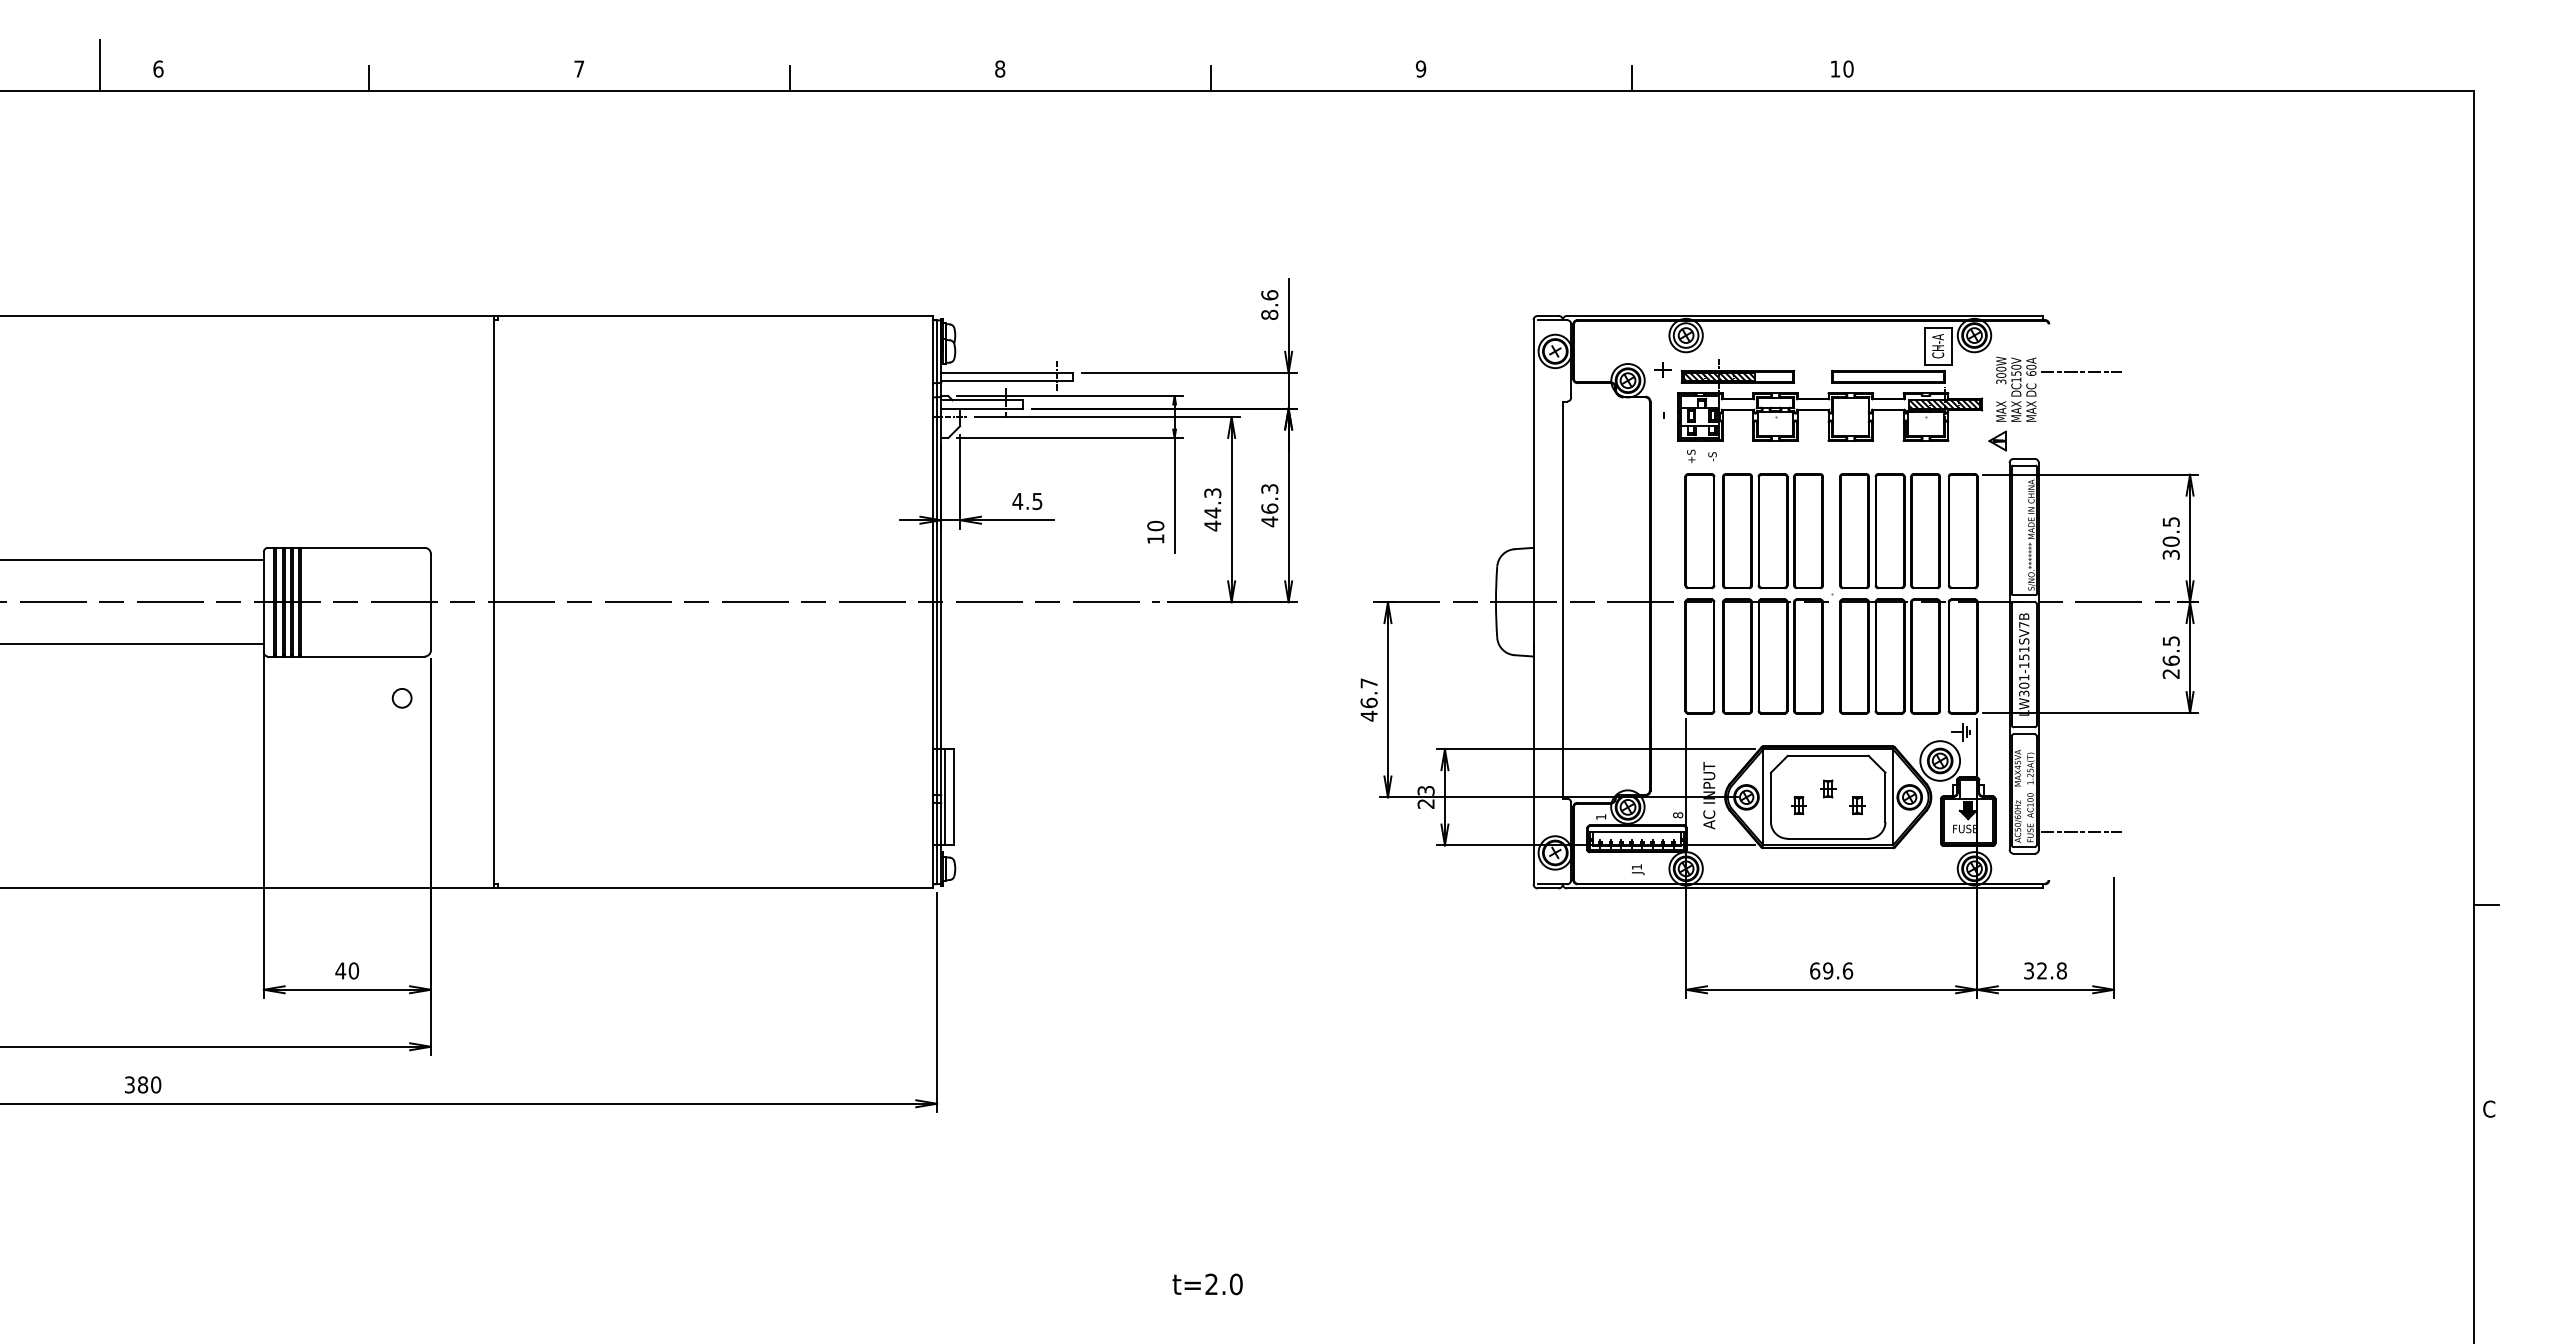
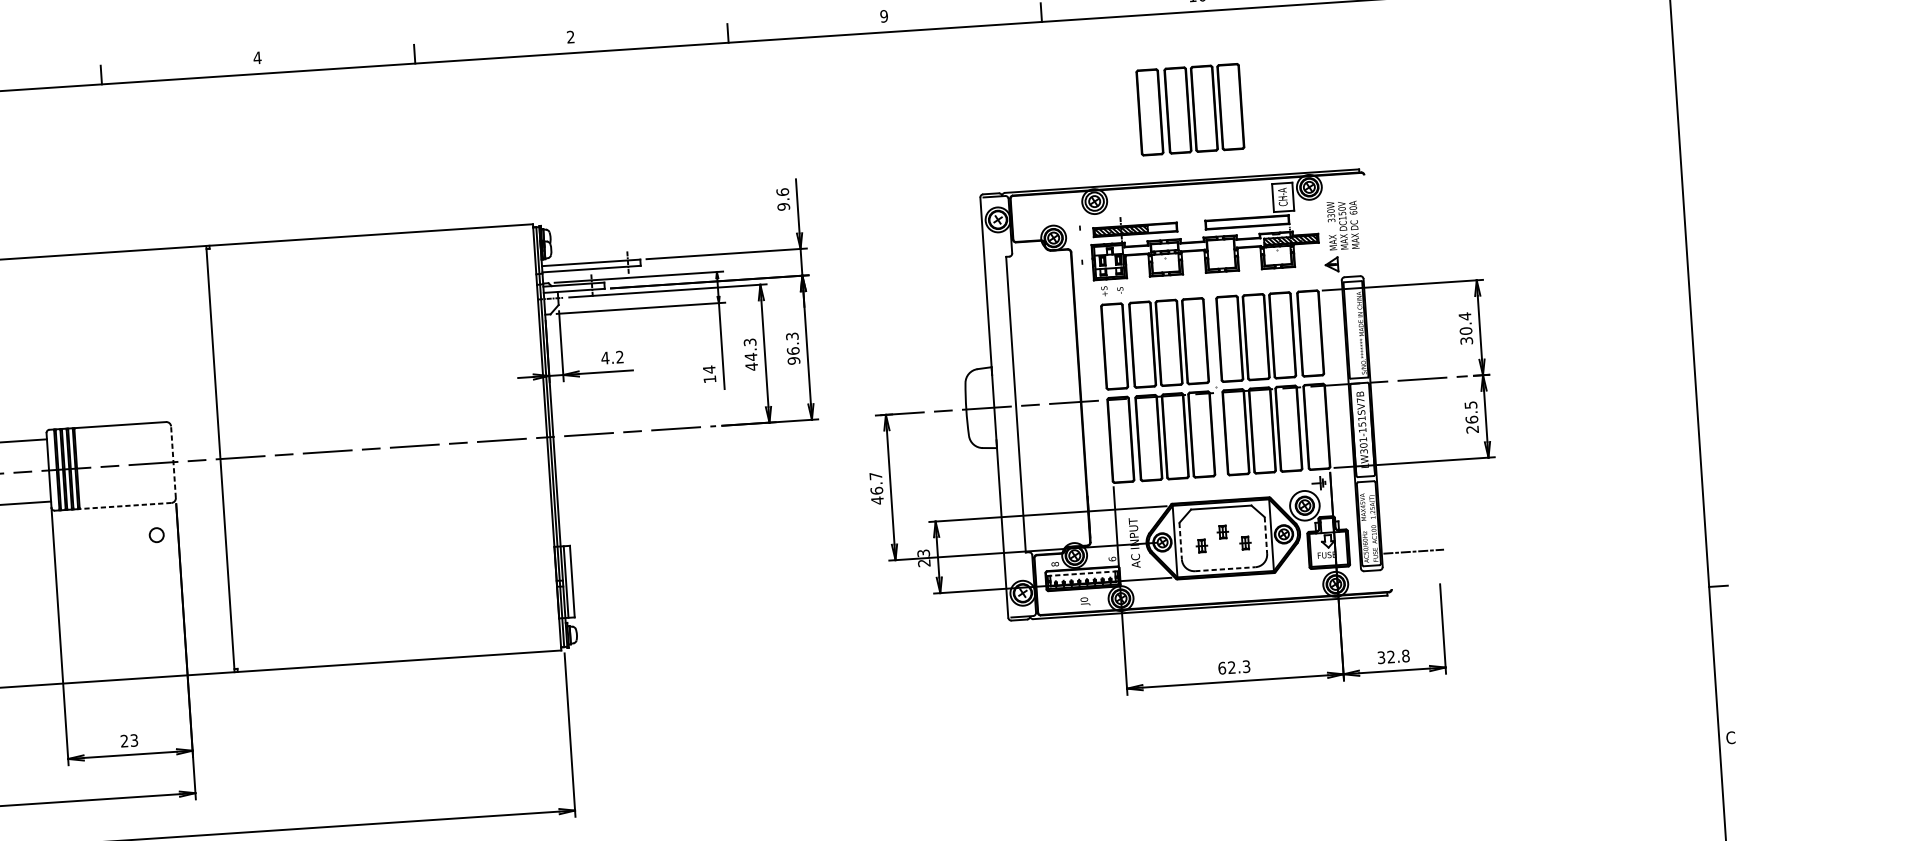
text: (578, 68) -> (256, 57), 7 -> 4
text: (1000, 68) -> (571, 36), 8 -> 2
part: (1821, 221) -> (1189, 110), added
text: (1269, 314) -> (783, 206), 8.6 -> 9.6
text: (1662, 369) -> (1078, 228), + -> -
line: (2081, 372) -> (1390, 209), removed
text: (2001, 375) -> (1331, 215), 300W -> 330W
text: (1037, 501) -> (620, 357), 4.5 -> 4.2
text: (1269, 521) -> (793, 360), 46.3 -> 96.3
text: (2171, 521) -> (1465, 316), 30.5 -> 30.4
text: (1155, 525) -> (709, 369), 10 -> 14
line: (431, 601) -> (173, 461), solid -> dashed
line: (363, 656) -> (125, 505), solid -> dashed
line: (1770, 797) -> (1180, 541), solid -> dashed
line: (1885, 797) -> (1265, 535), solid -> dashed
fill: (1967, 810) -> (1327, 541), removed
text: (1678, 815) -> (1112, 559), 8 -> 6
text: (1601, 817) -> (1055, 564), 1 -> 8
line: (1636, 832) -> (1082, 574), solid -> dashed
line: (1828, 838) -> (1225, 569), solid -> dashed
text: (1636, 867) -> (1084, 600), J1 -> J0
text: (347, 970) -> (129, 740), 40 -> 23
text: (1838, 970) -> (1239, 666), 69.6 -> 62.3

